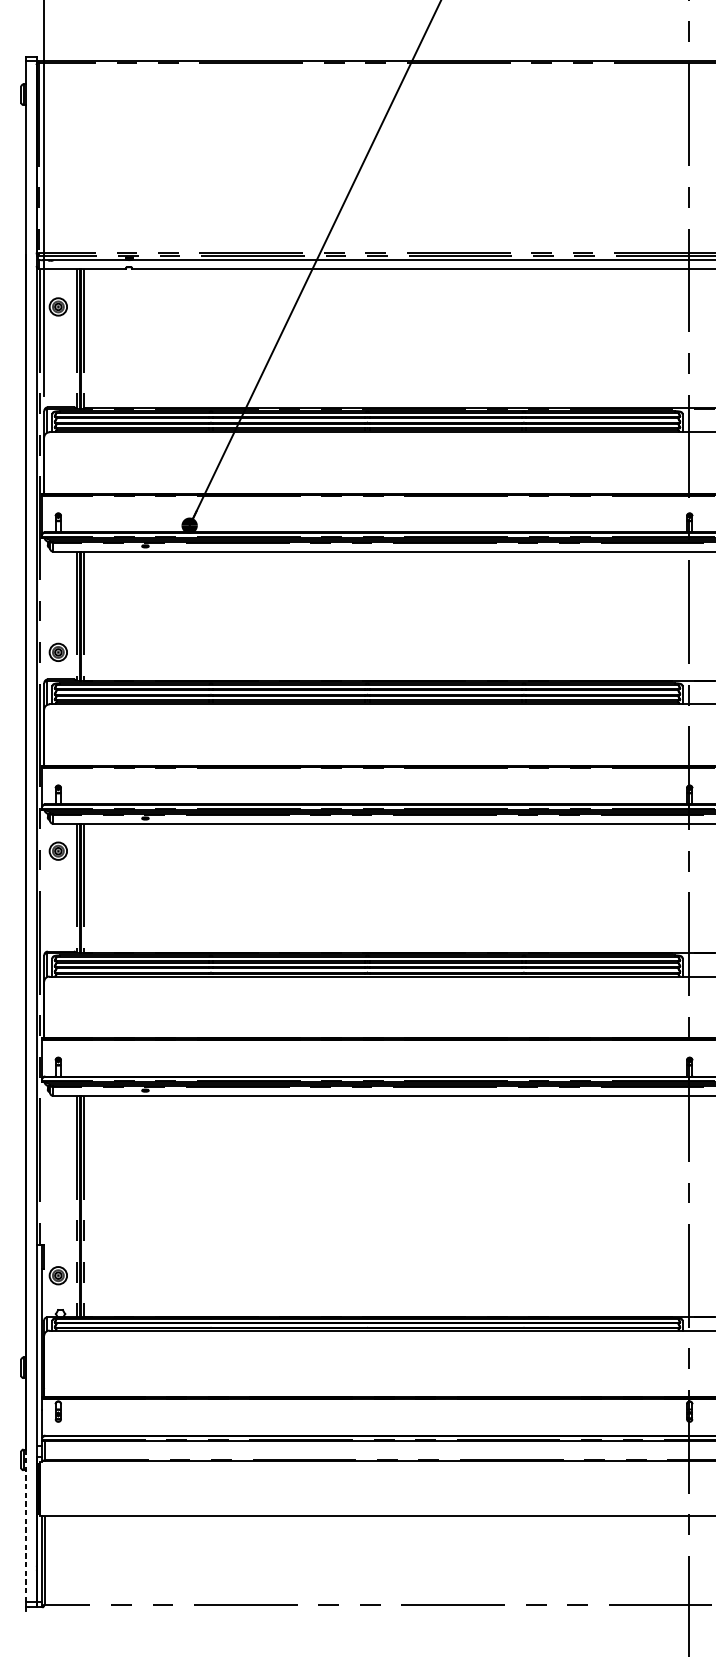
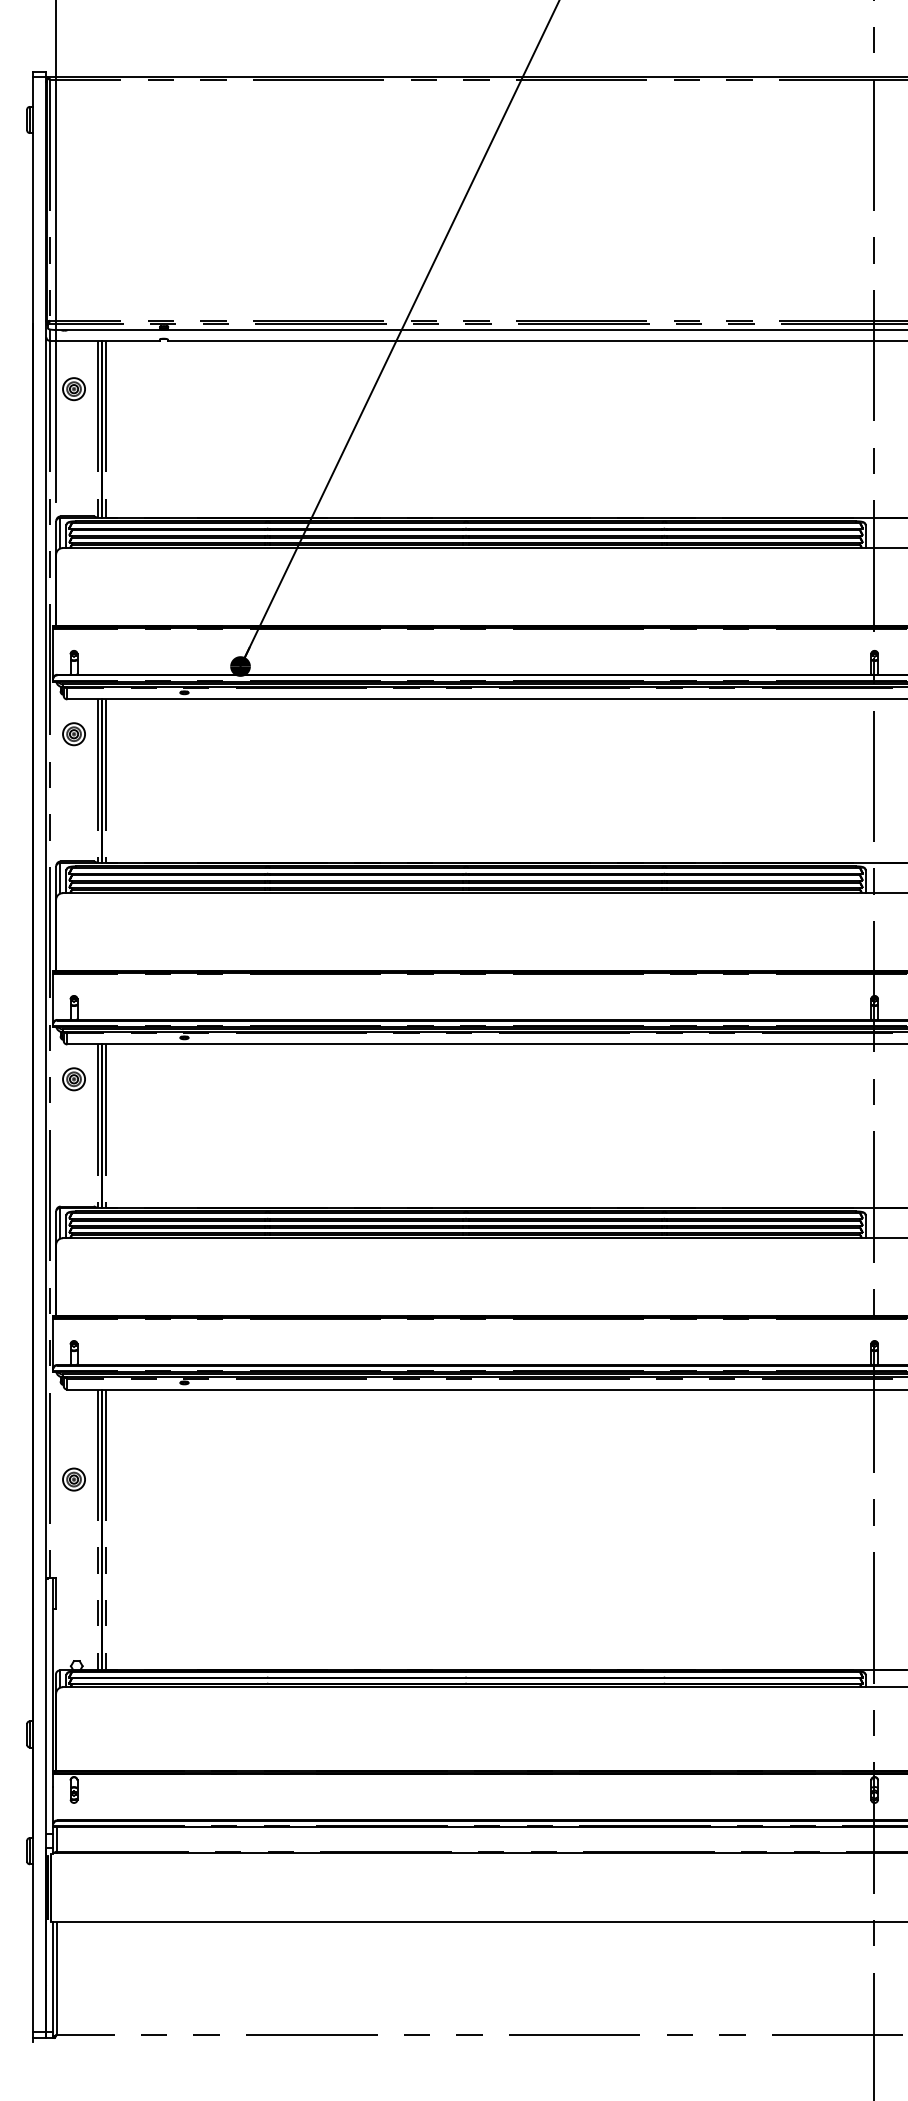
part: (57, 652) -> (73, 734), moved
part: (57, 1275) -> (73, 1479), moved
line: (25, 1524) -> (32, 1933), dashed -> solid

